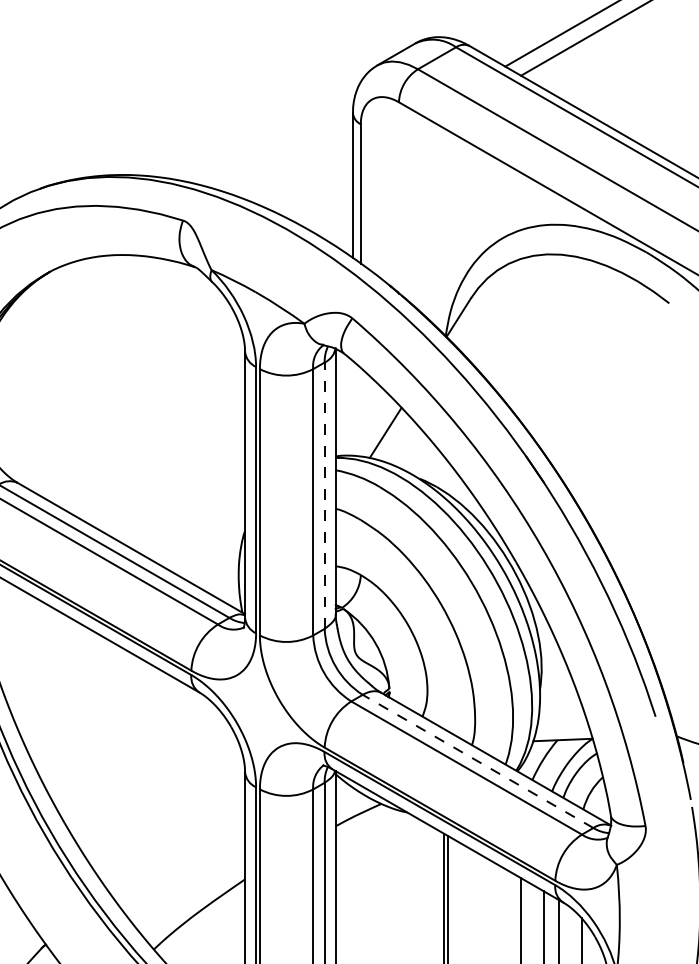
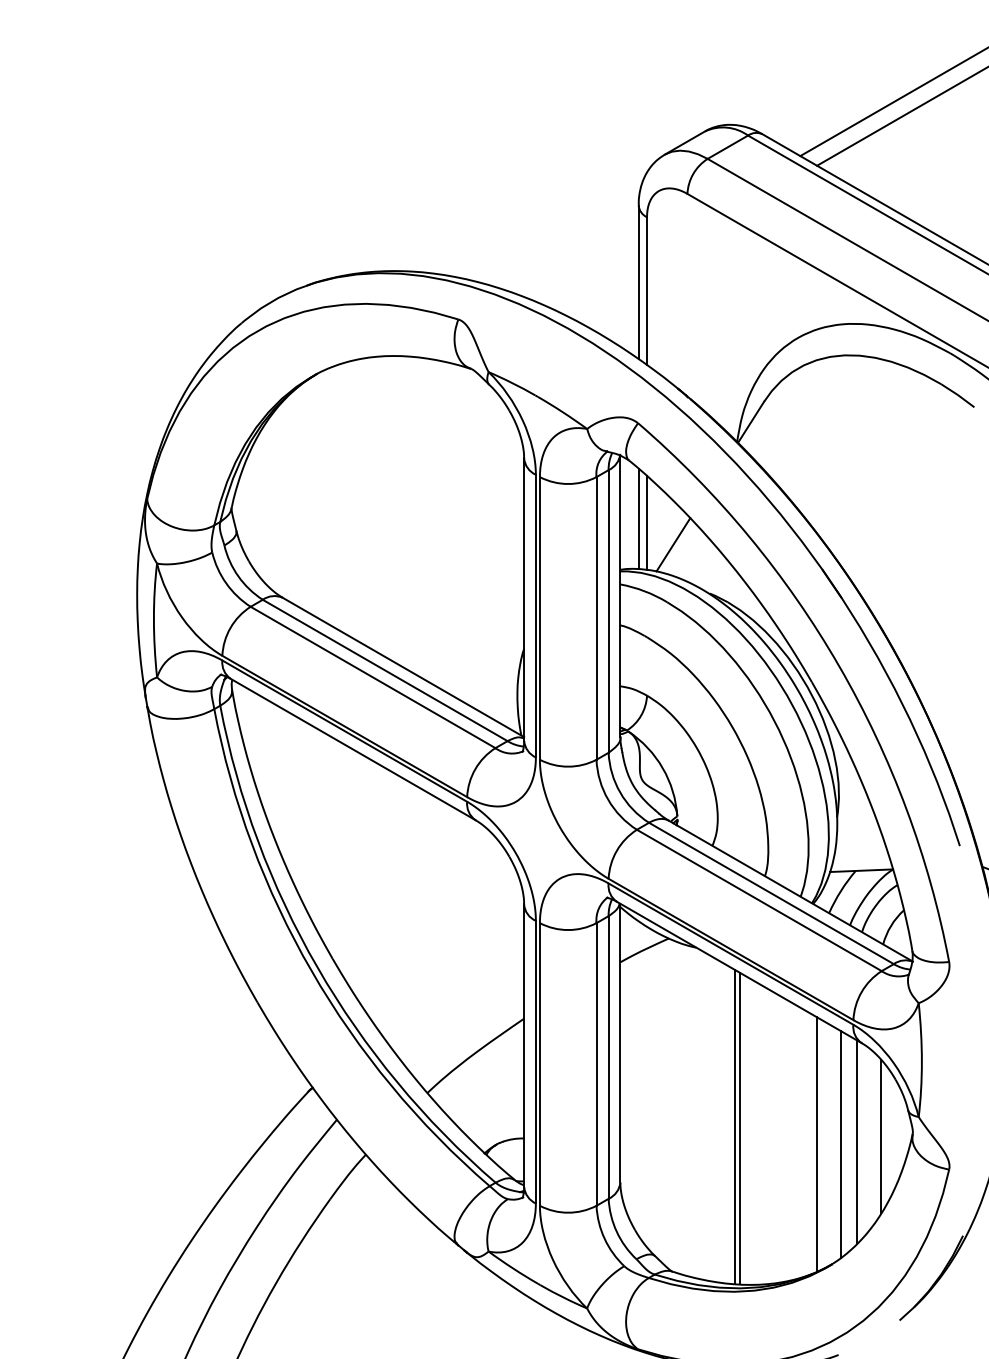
line: (352, 408) -> (638, 518), added
line: (361, 412) -> (647, 523), added
line: (324, 494) -> (608, 610), dashed -> solid
line: (478, 761) -> (771, 893), dashed -> solid

